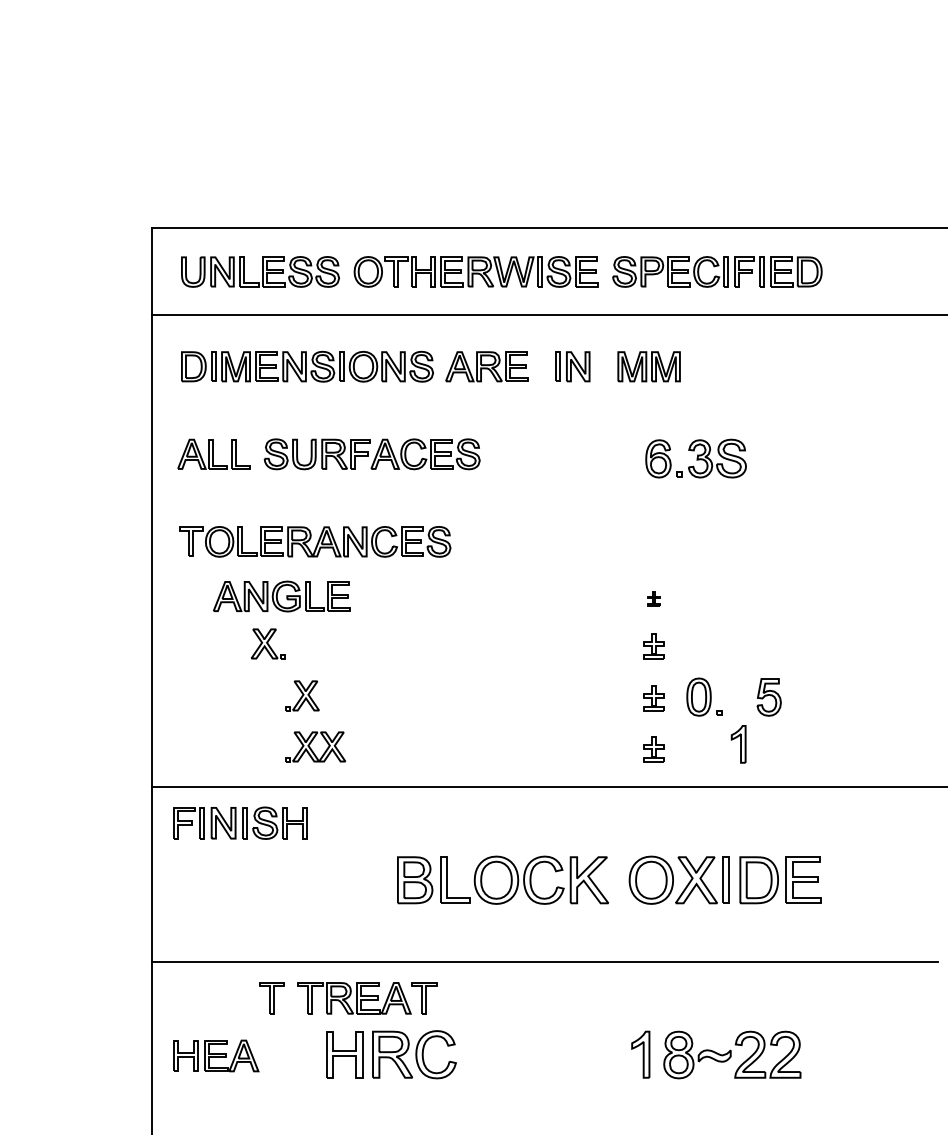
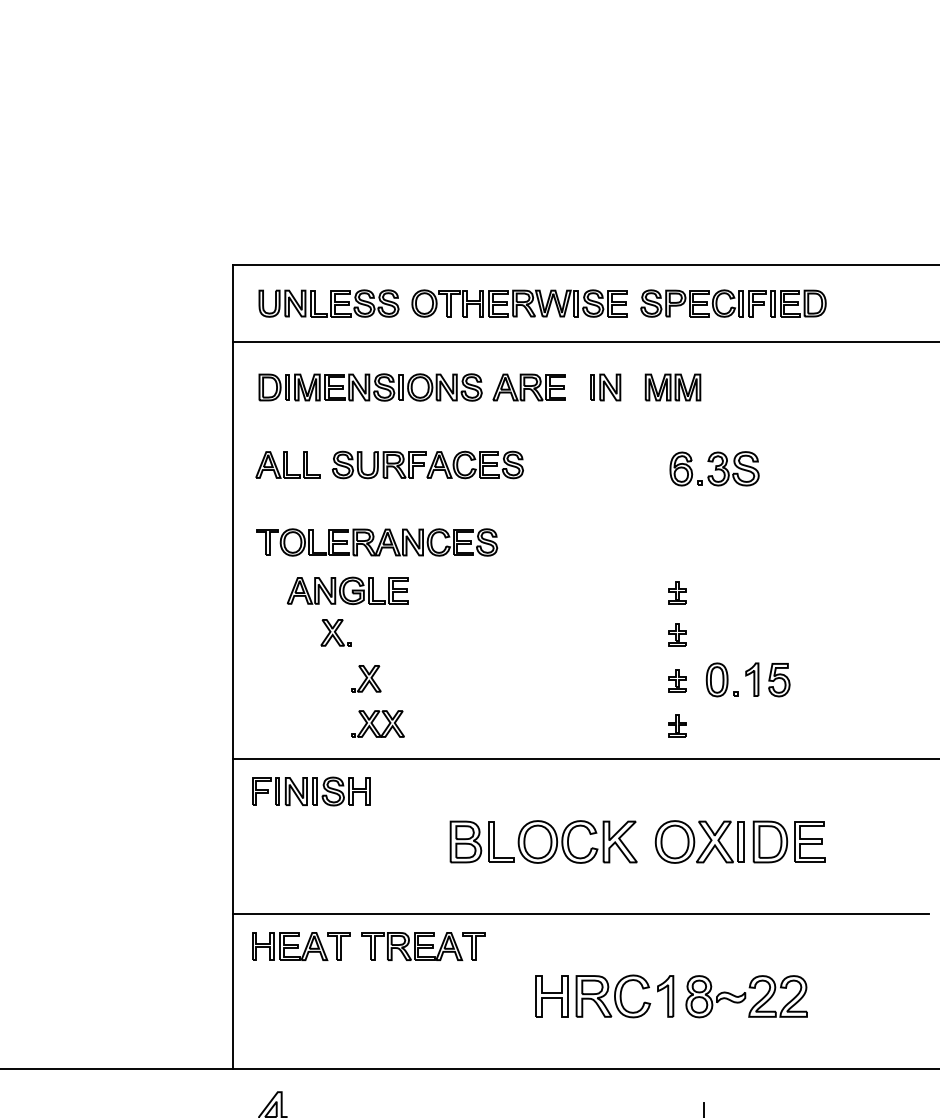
part: (654, 598) -> (677, 592), size x1.67
part: (738, 744) -> (752, 679), moved
part: (392, 1054) -> (593, 996), moved
part: (216, 1055) -> (290, 946), moved

